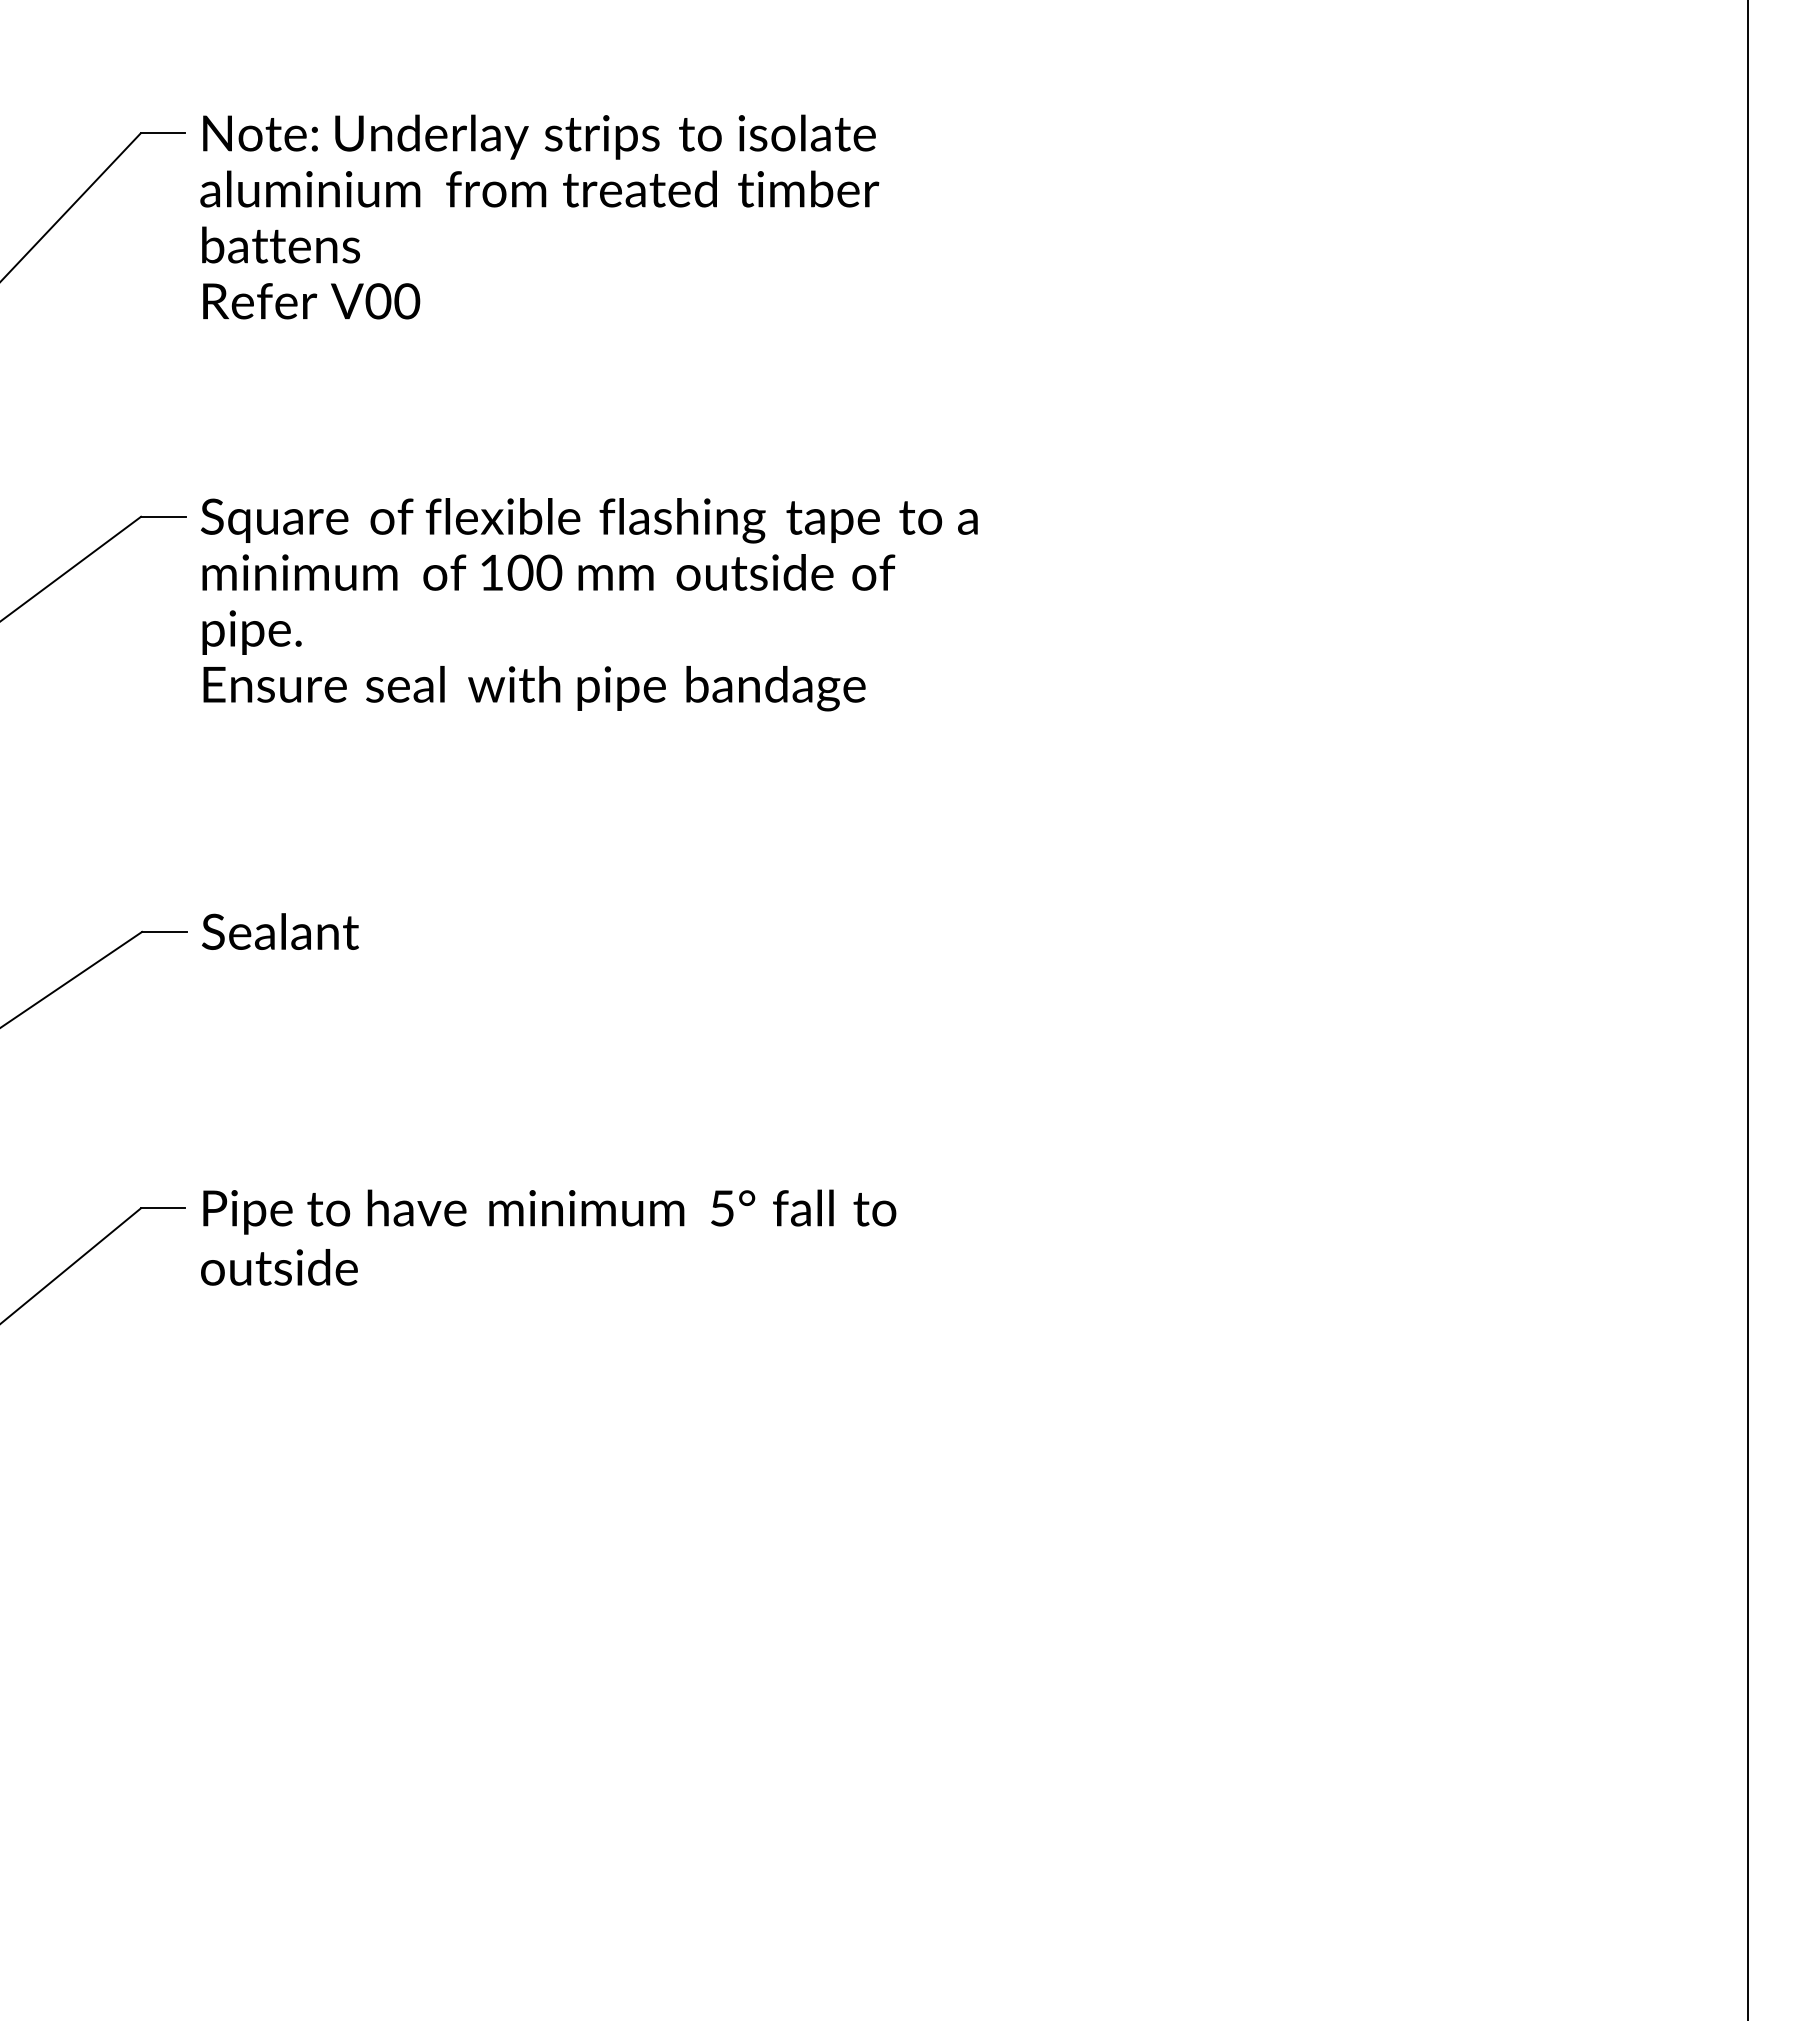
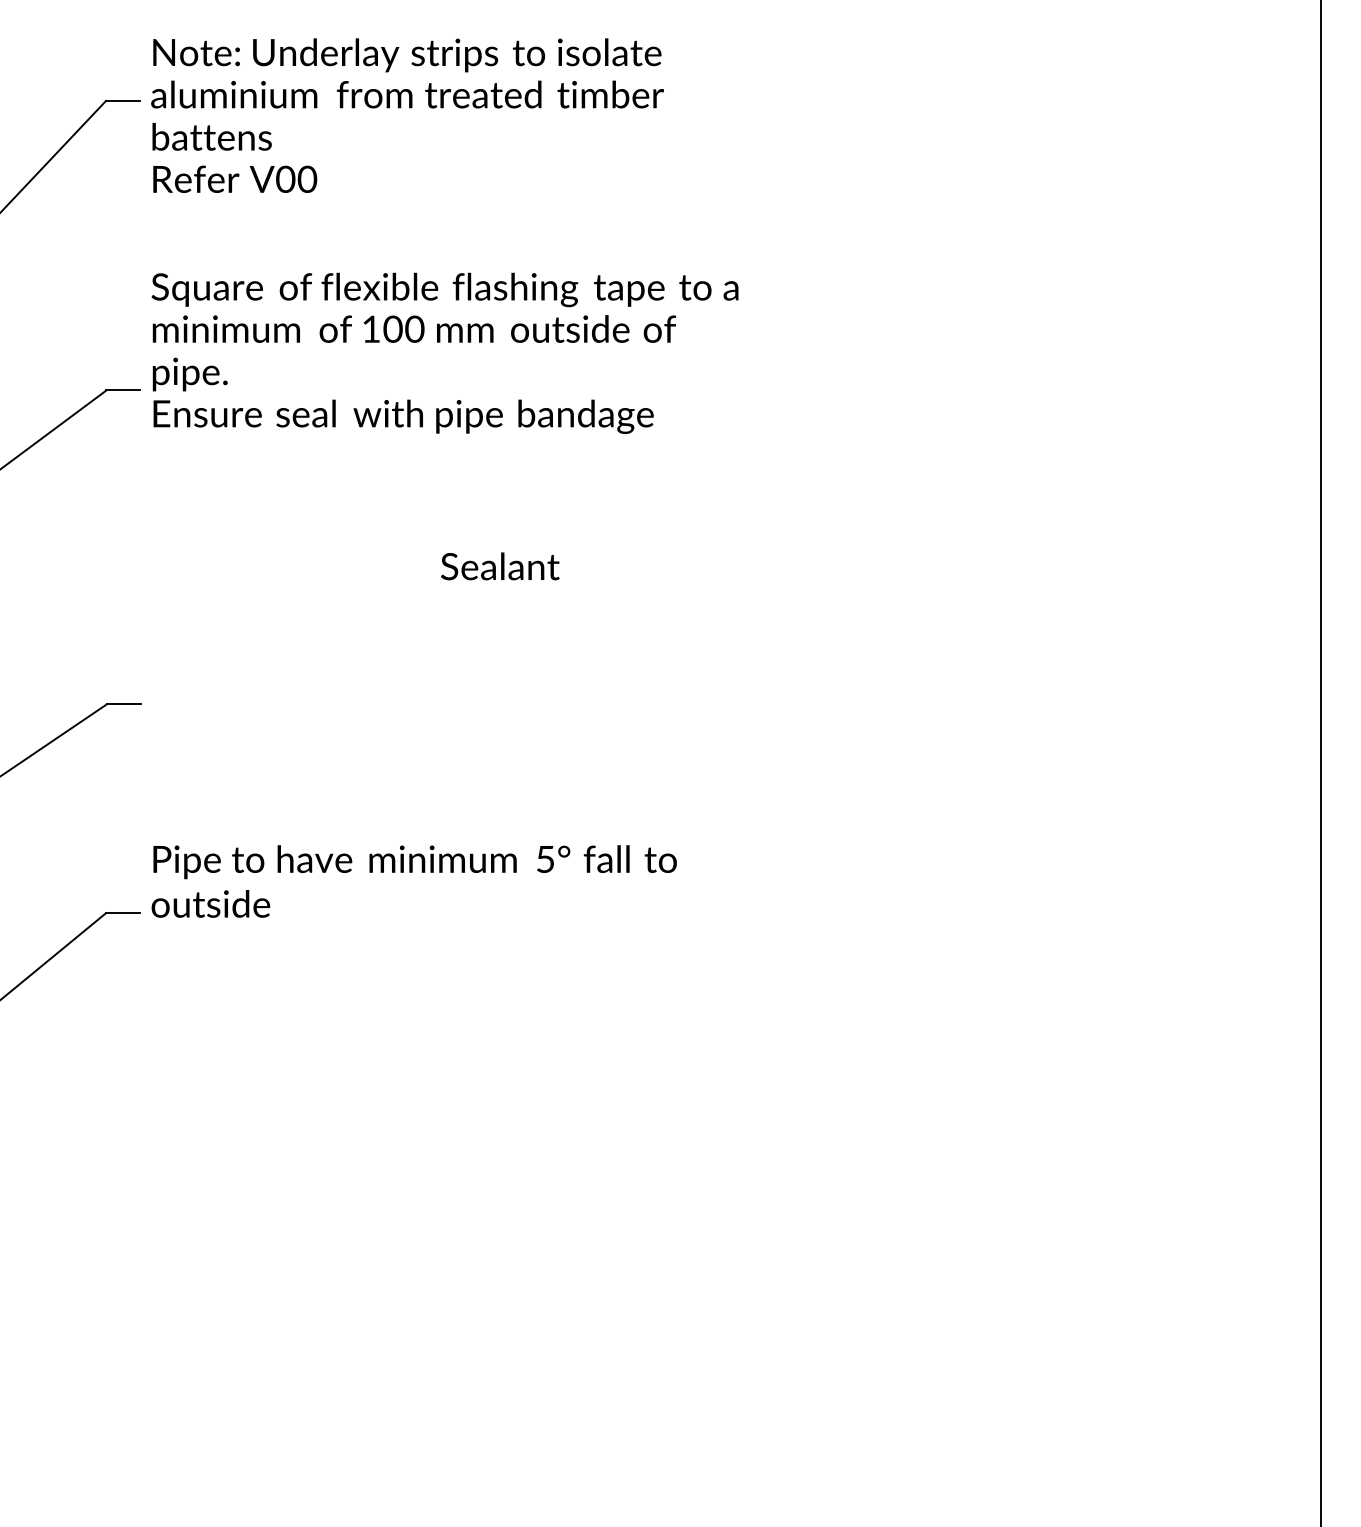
text: (539, 216) -> (407, 115), moved
text: (589, 604) -> (445, 353), moved
text: (280, 931) -> (500, 566), moved
text: (548, 1237) -> (414, 881), moved

